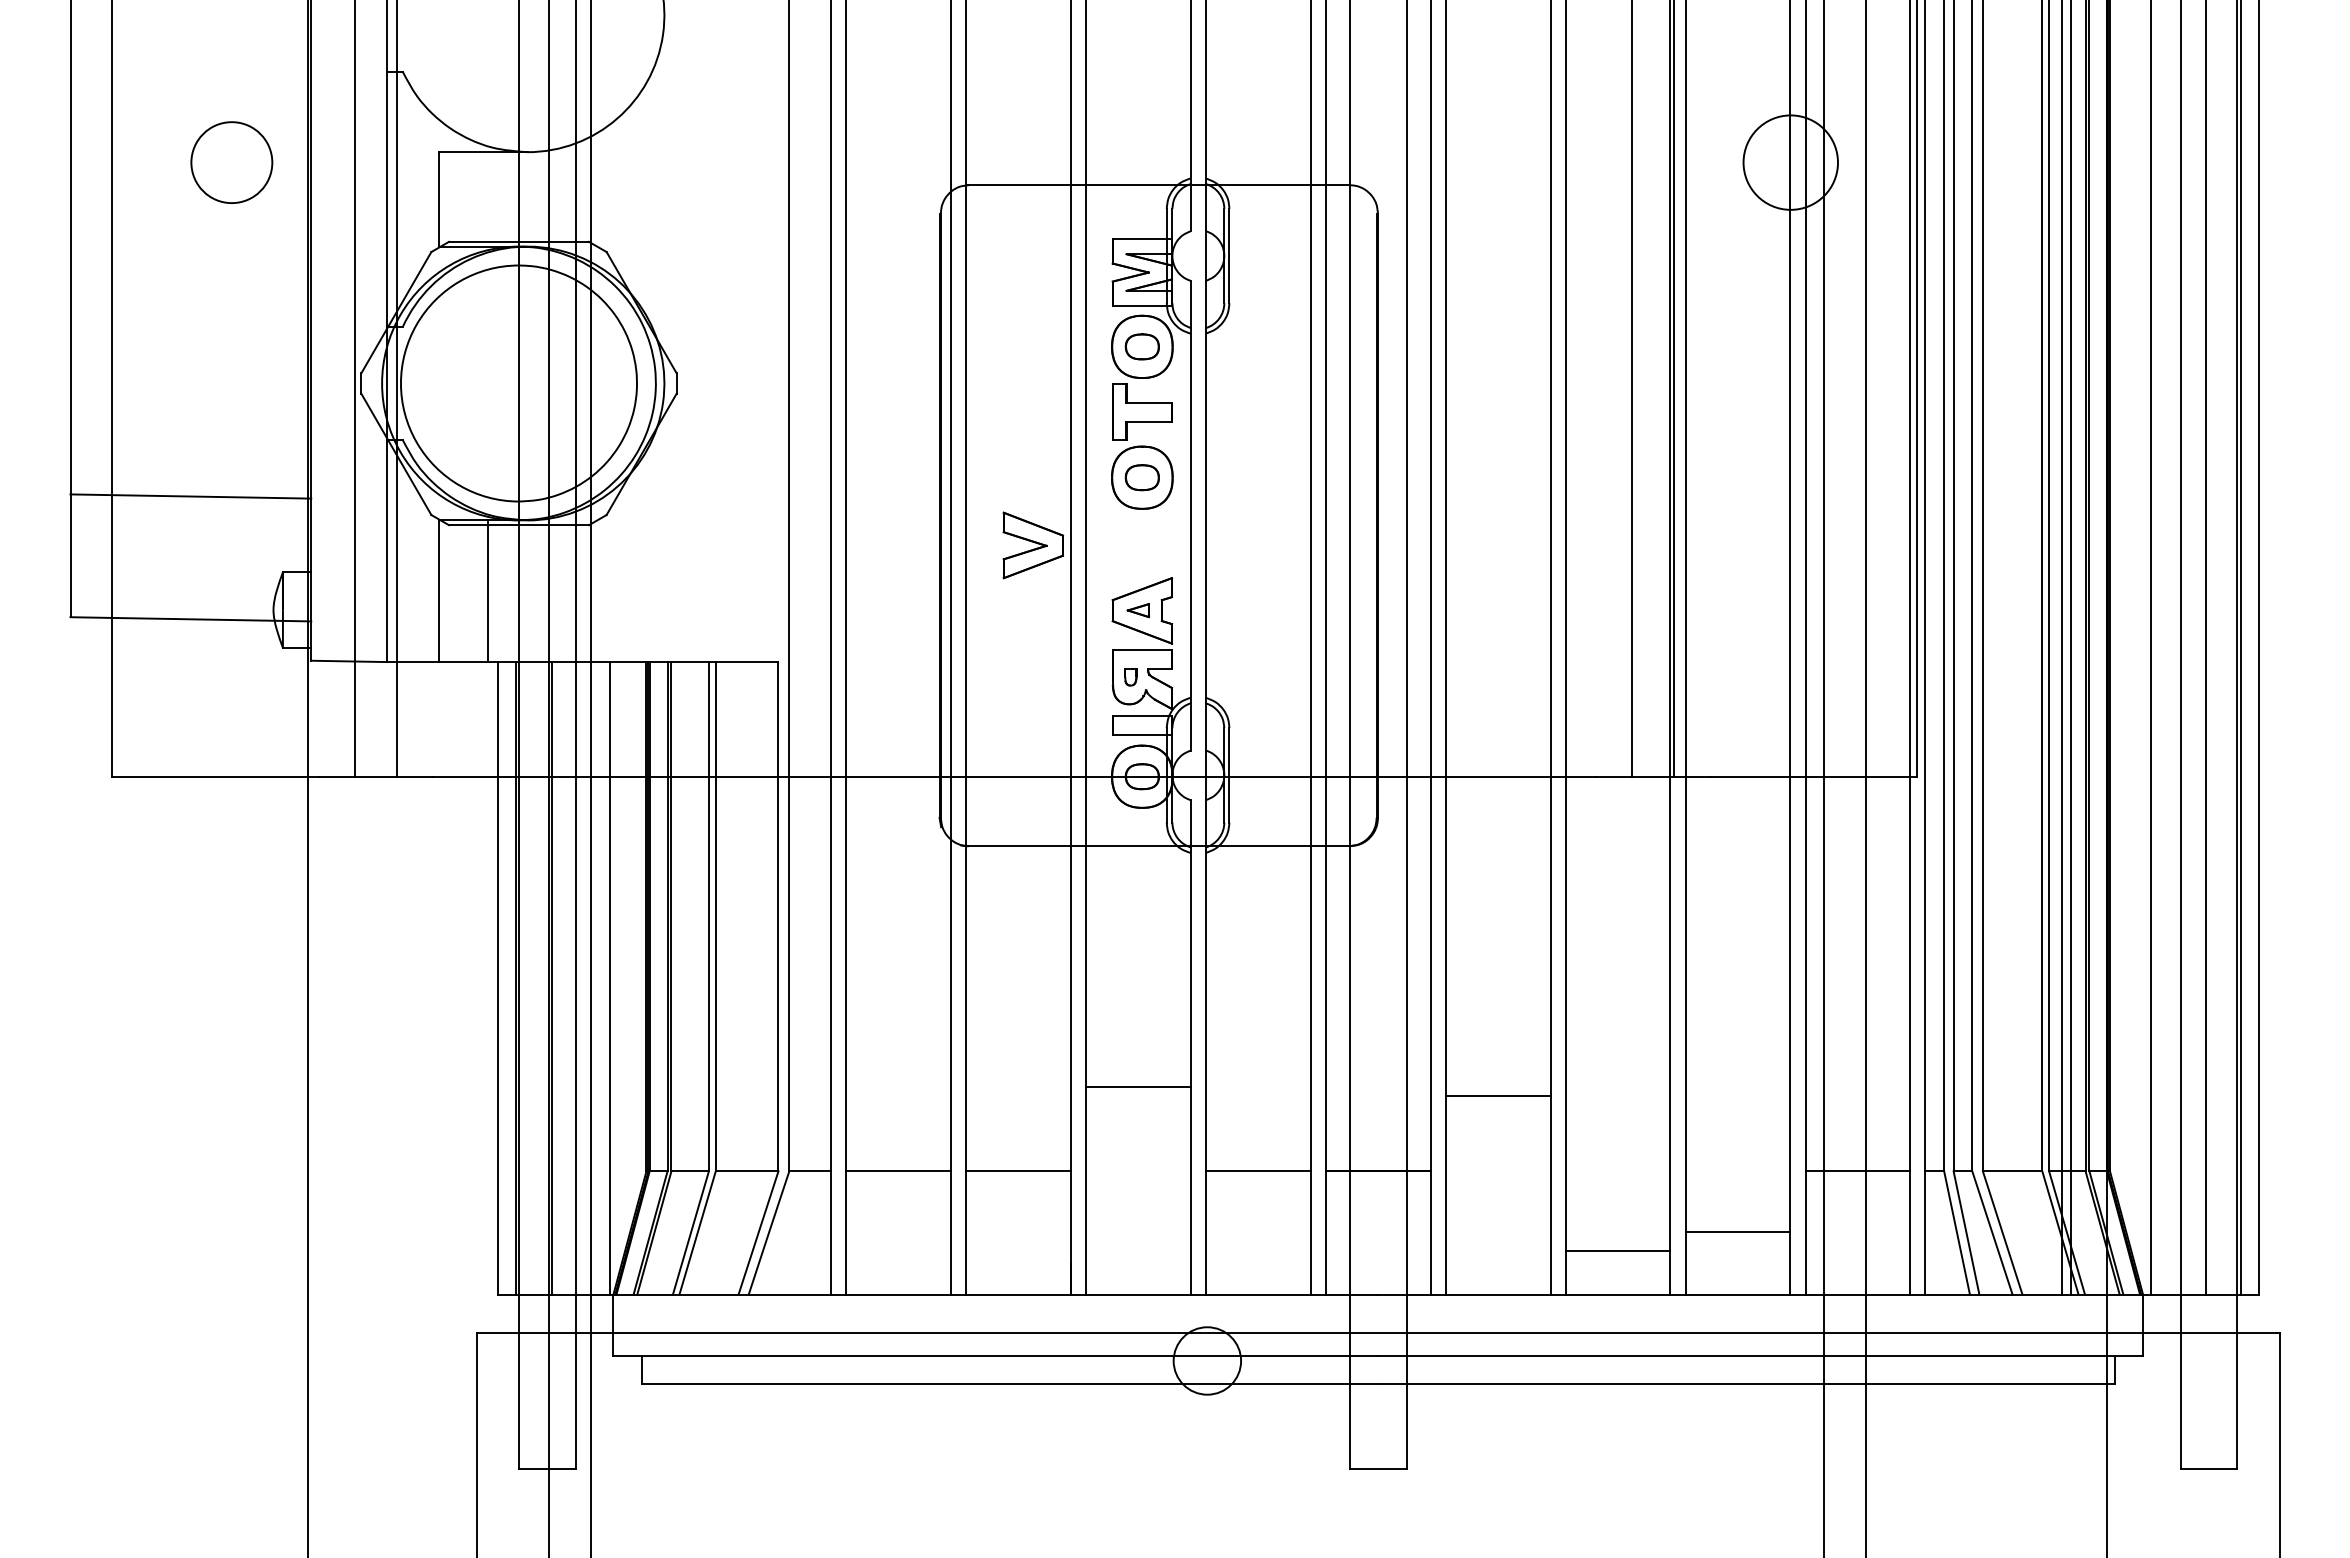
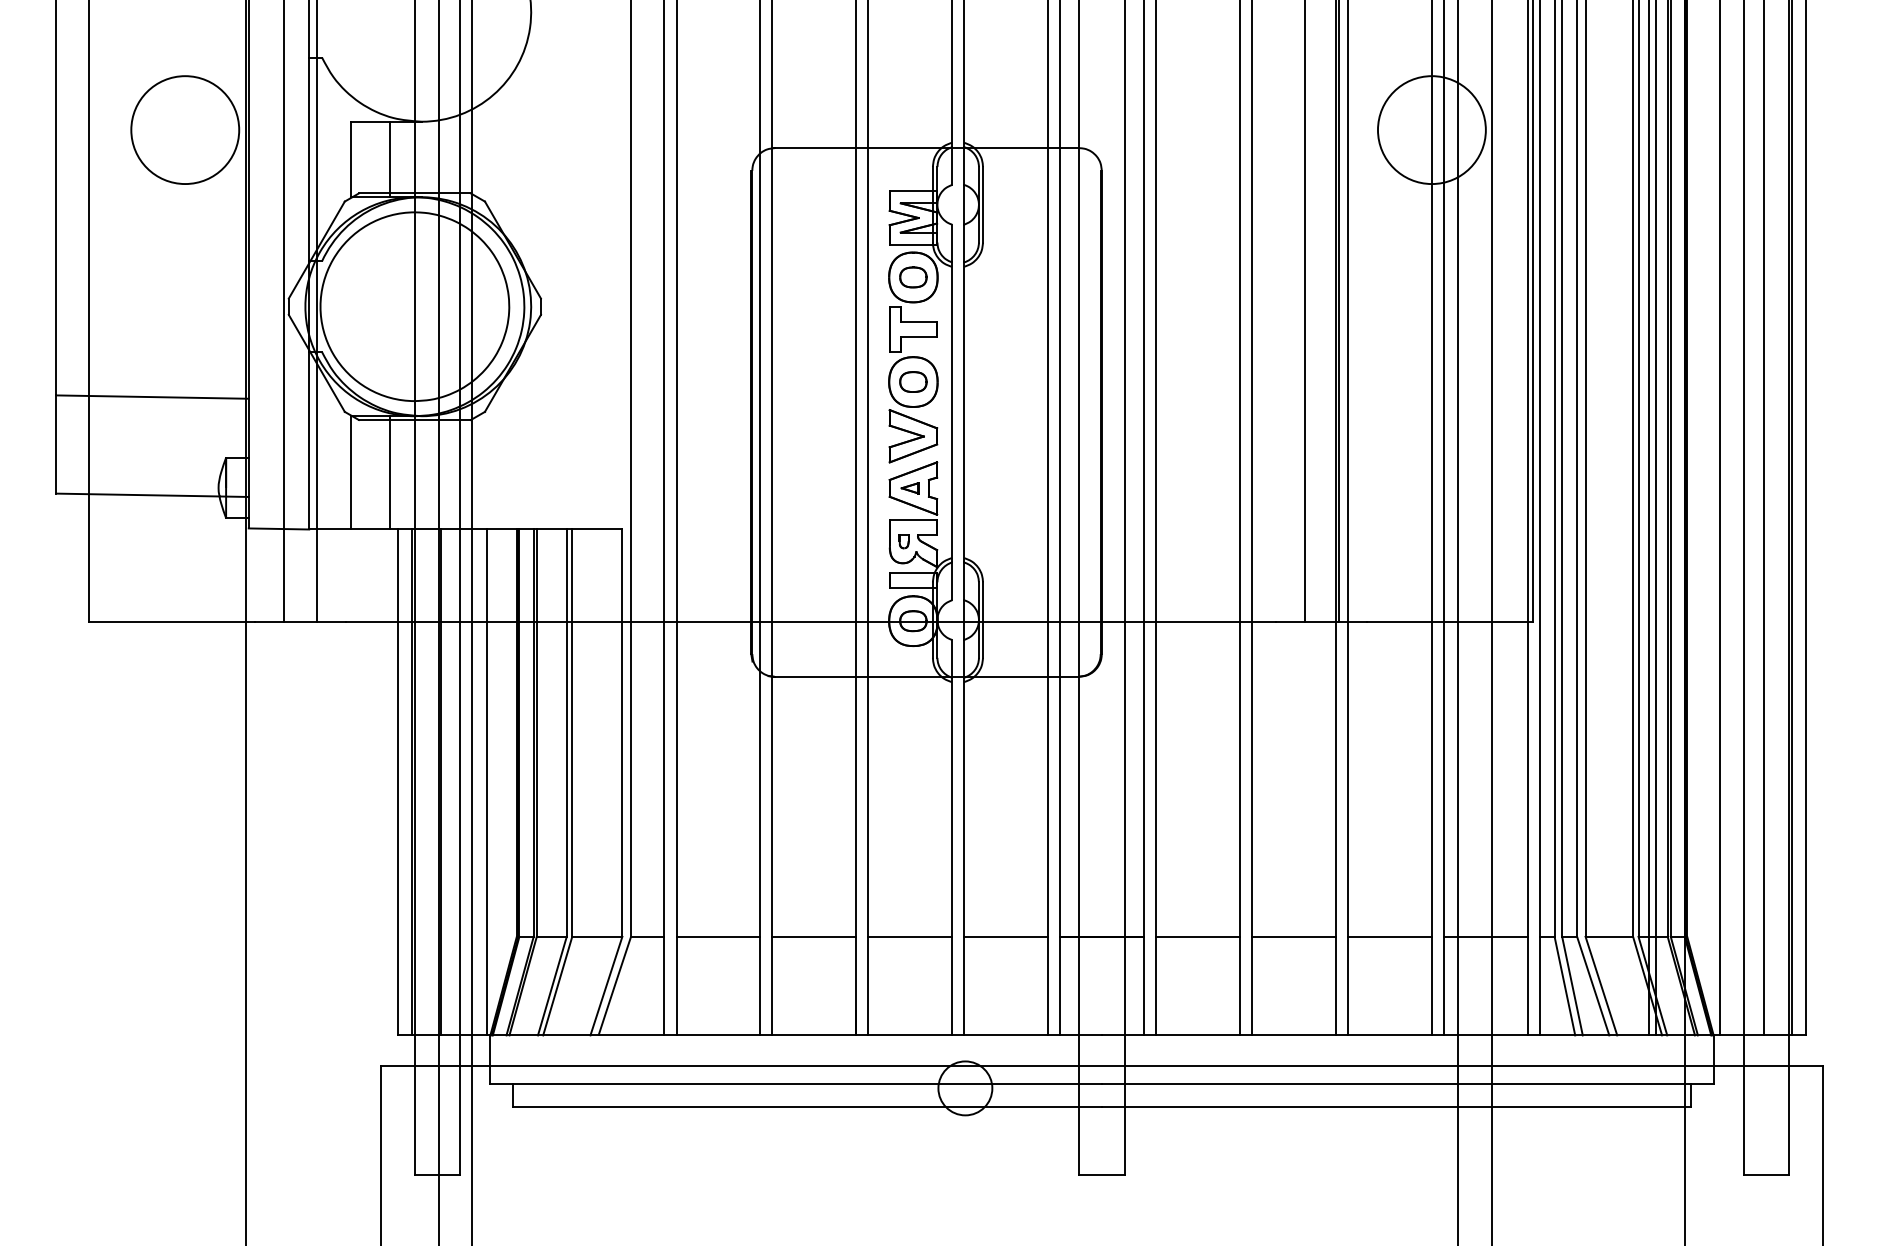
circle: (231, 162) -> (184, 129), size x1.67
circle: (1790, 162) -> (1431, 129), size x1.43
line: (487, 199) -> (389, 159), added
part: (1033, 545) -> (913, 436), moved
line: (1138, 1087) -> (910, 936), moved
line: (1497, 1096) -> (1197, 936), moved
line: (1737, 1232) -> (1389, 936), moved
line: (1617, 1251) -> (1293, 936), moved

